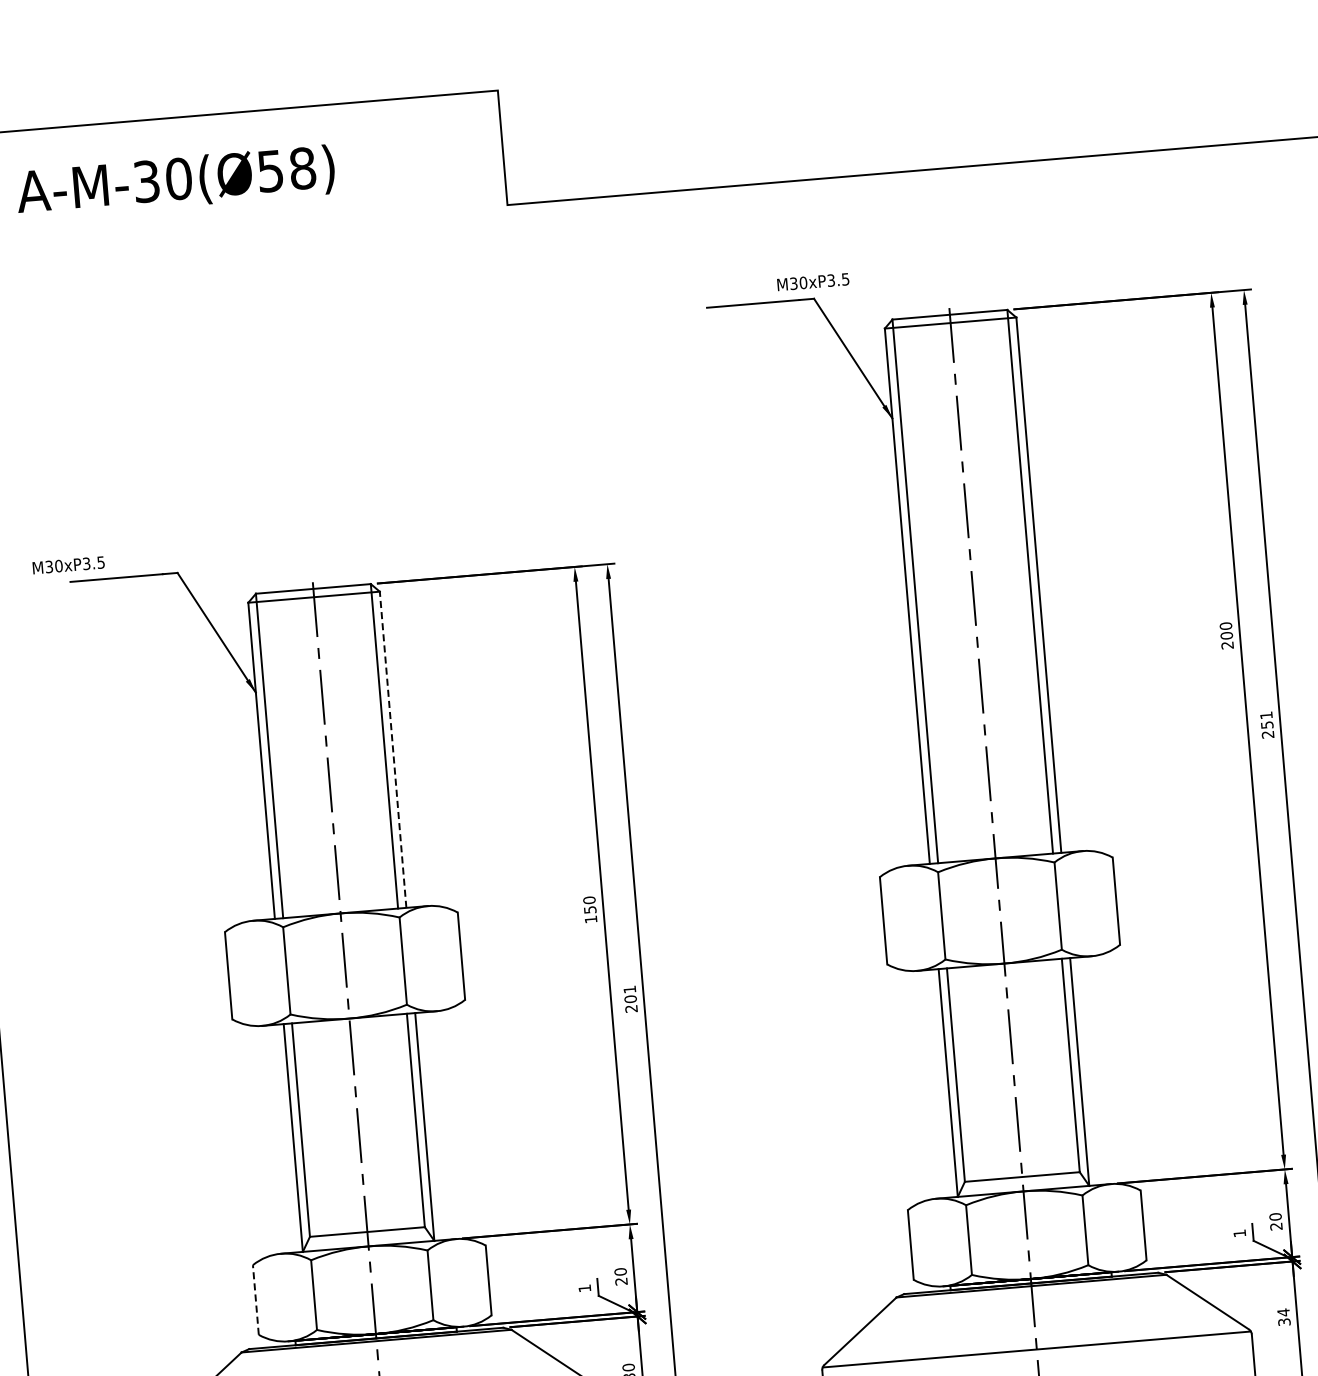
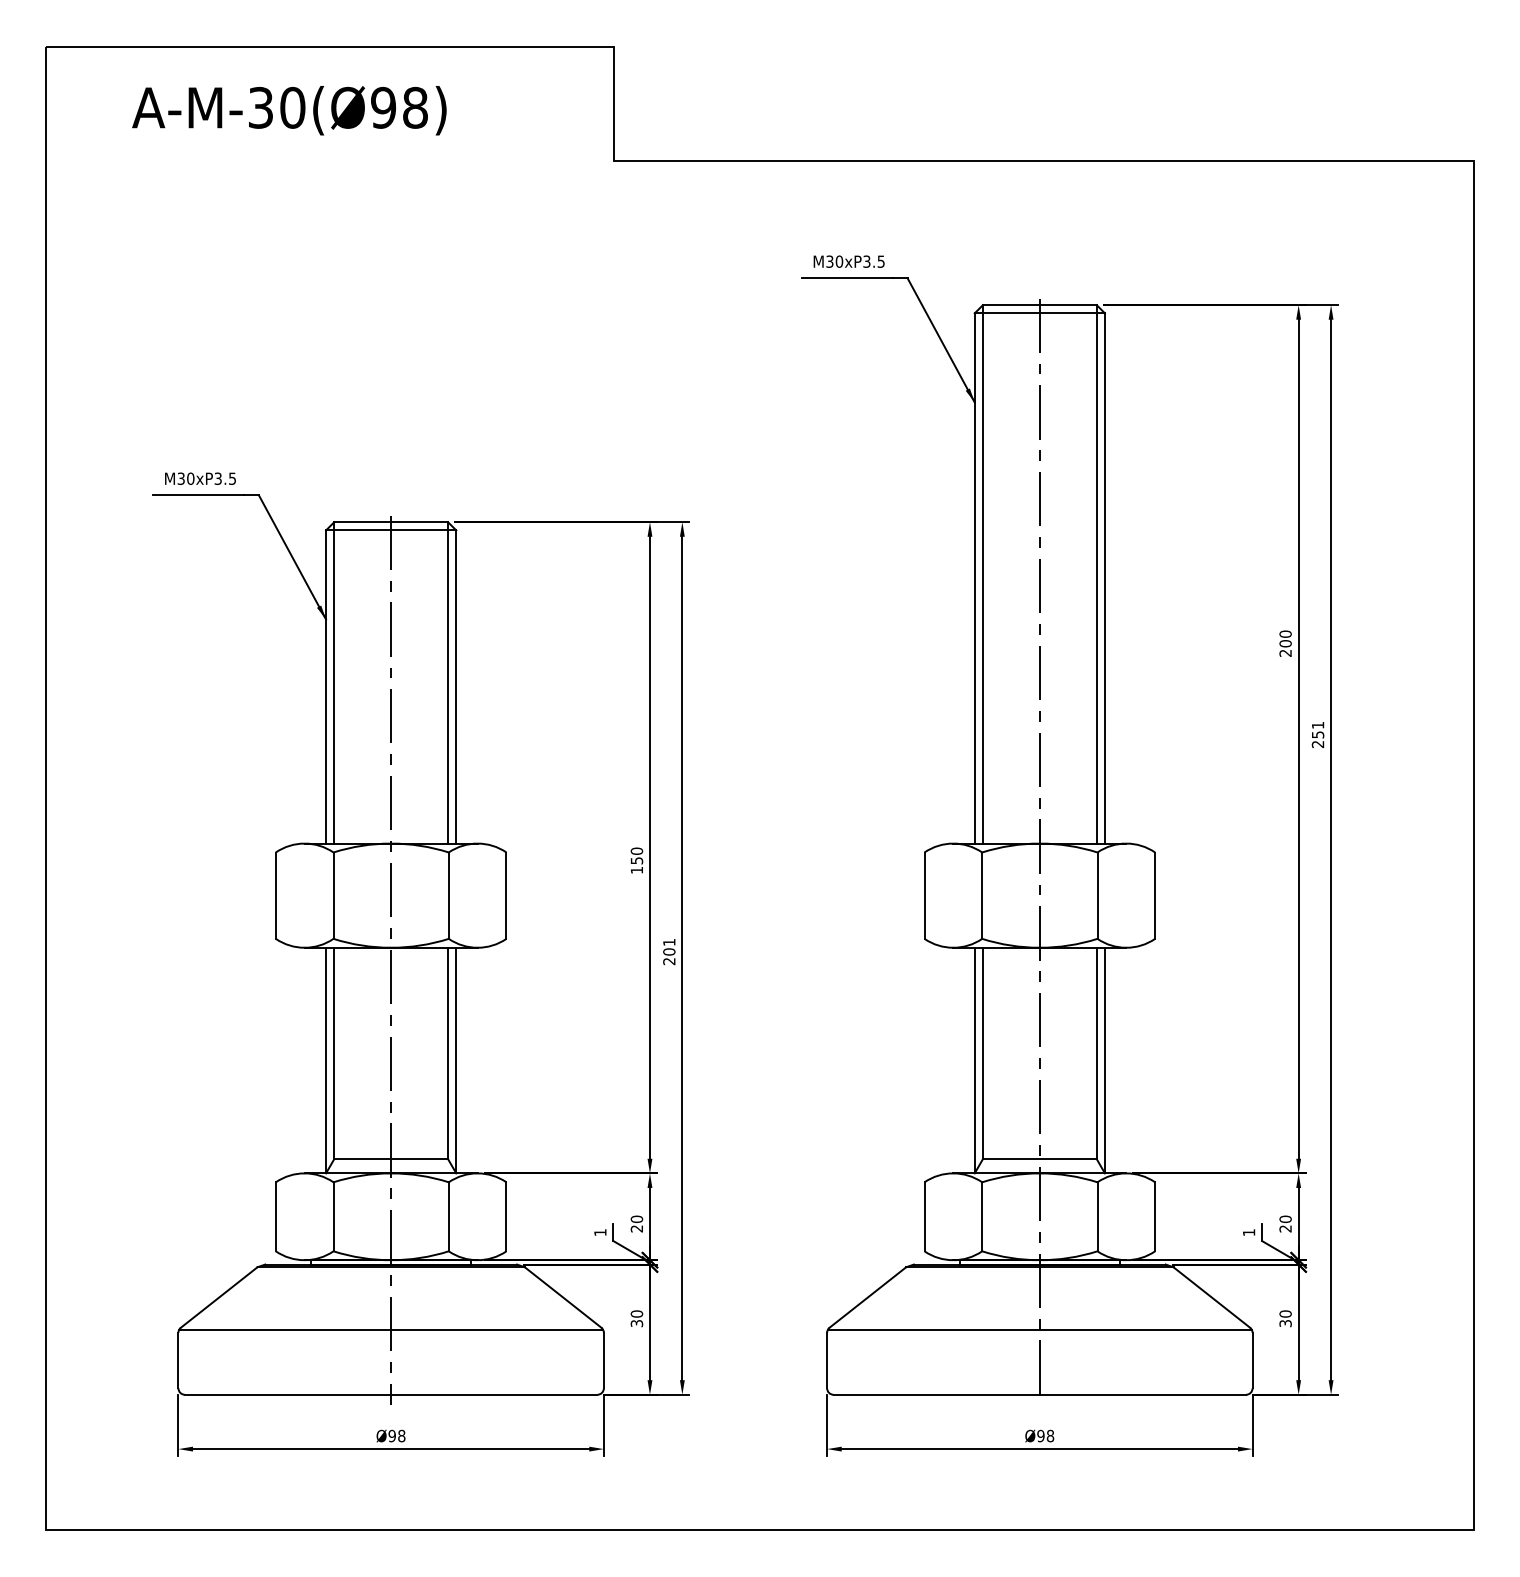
text: (270, 170) -> (383, 107), A-M-30(Ø58) -> A-M-30(Ø98)
text: (812, 281) -> (848, 261), moved
text: (68, 565) -> (200, 478), moved
line: (393, 750) -> (456, 687), dashed -> solid
line: (255, 1299) -> (275, 1216), dashed -> solid
text: (1283, 1312) -> (1285, 1313), 34 -> 30

